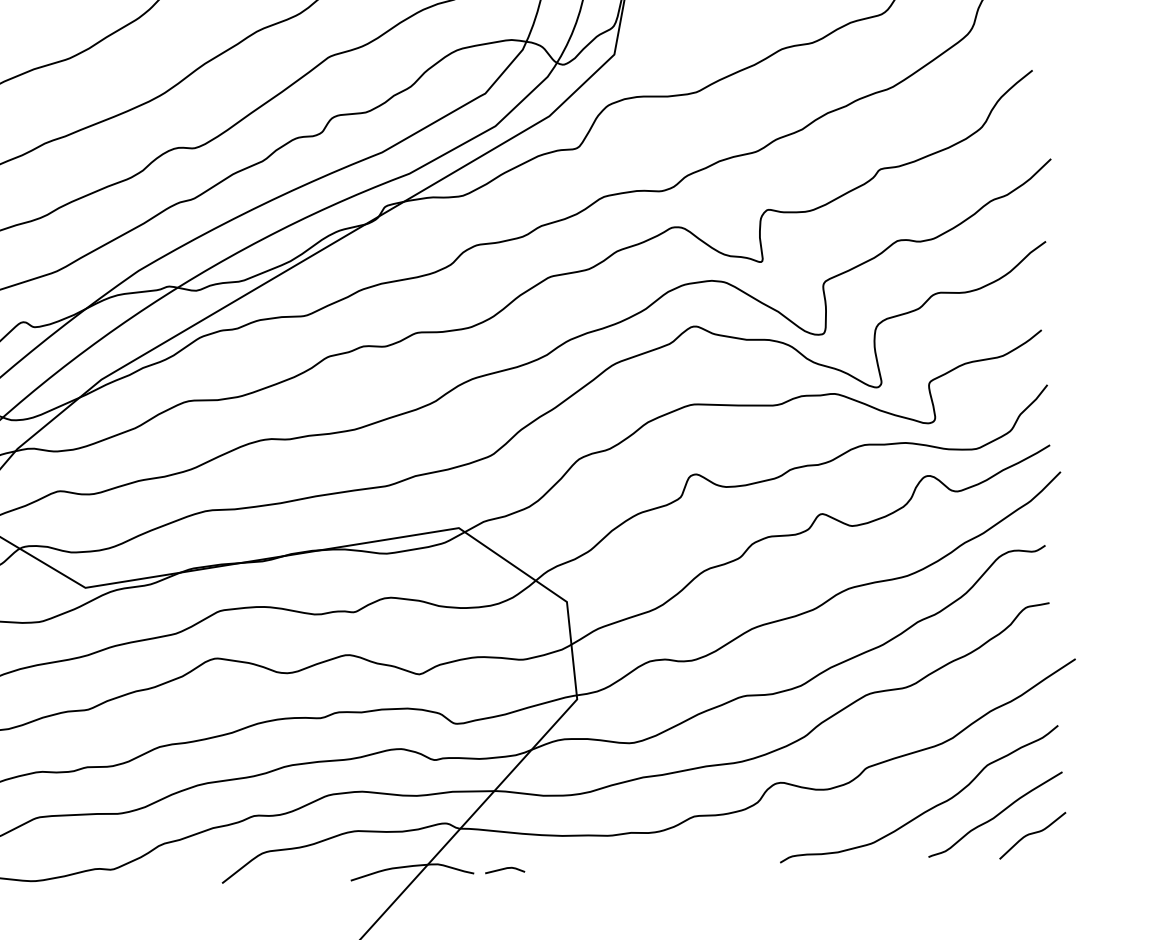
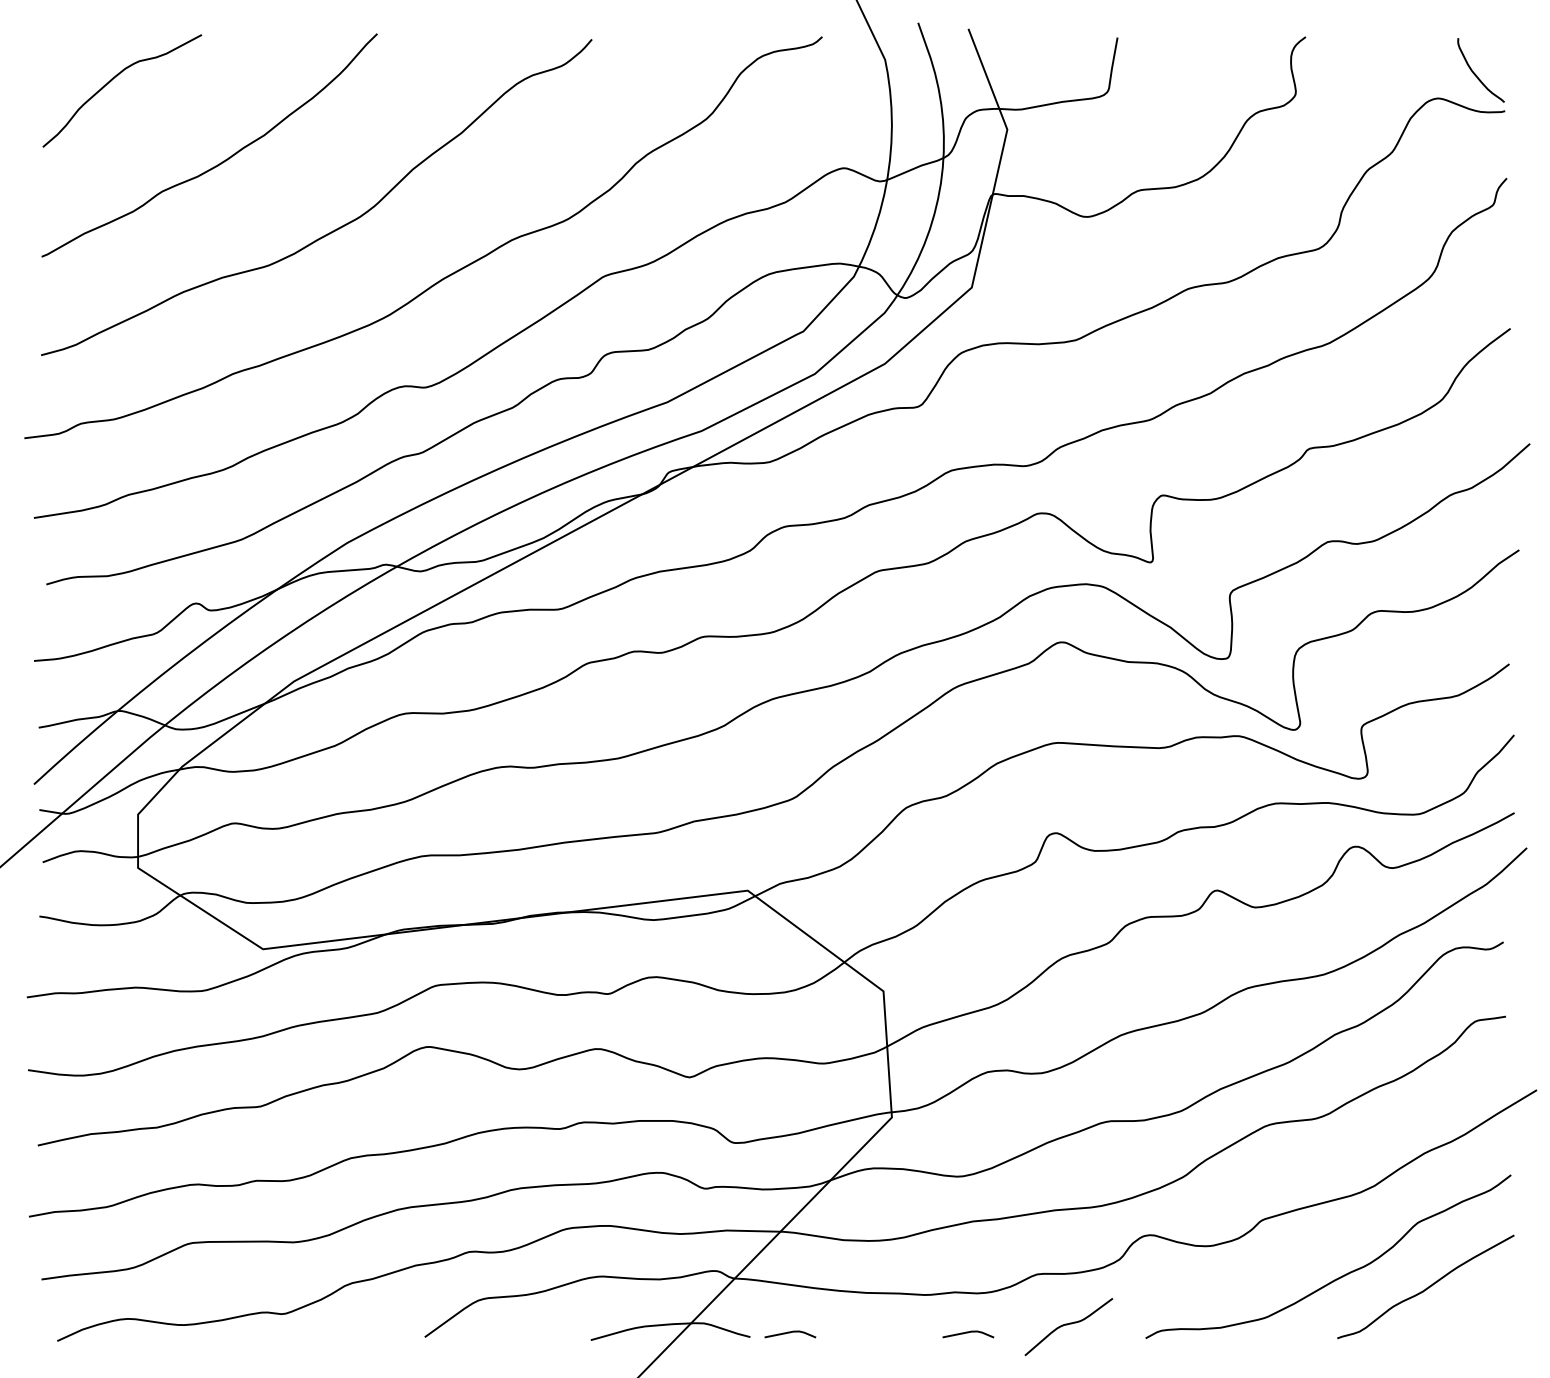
curve: (1031, 834) -> (1067, 1325), moved
line: (642, 864) -> (968, 1333), added

